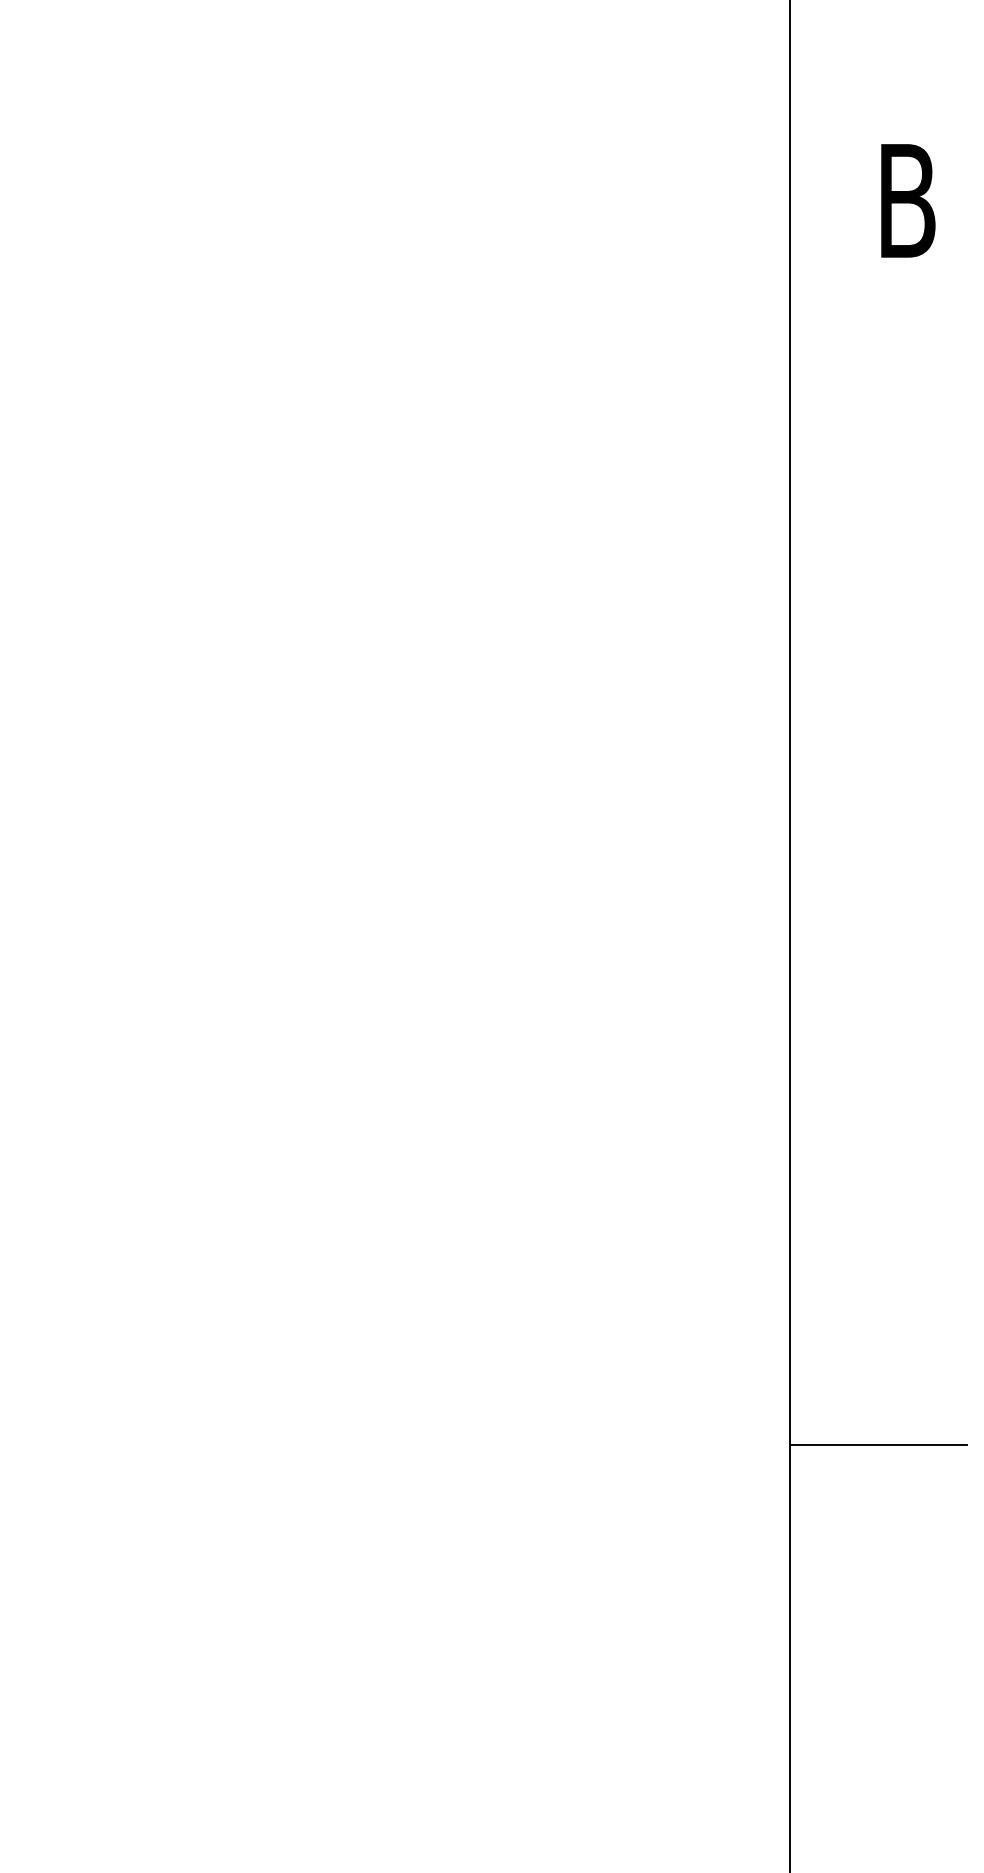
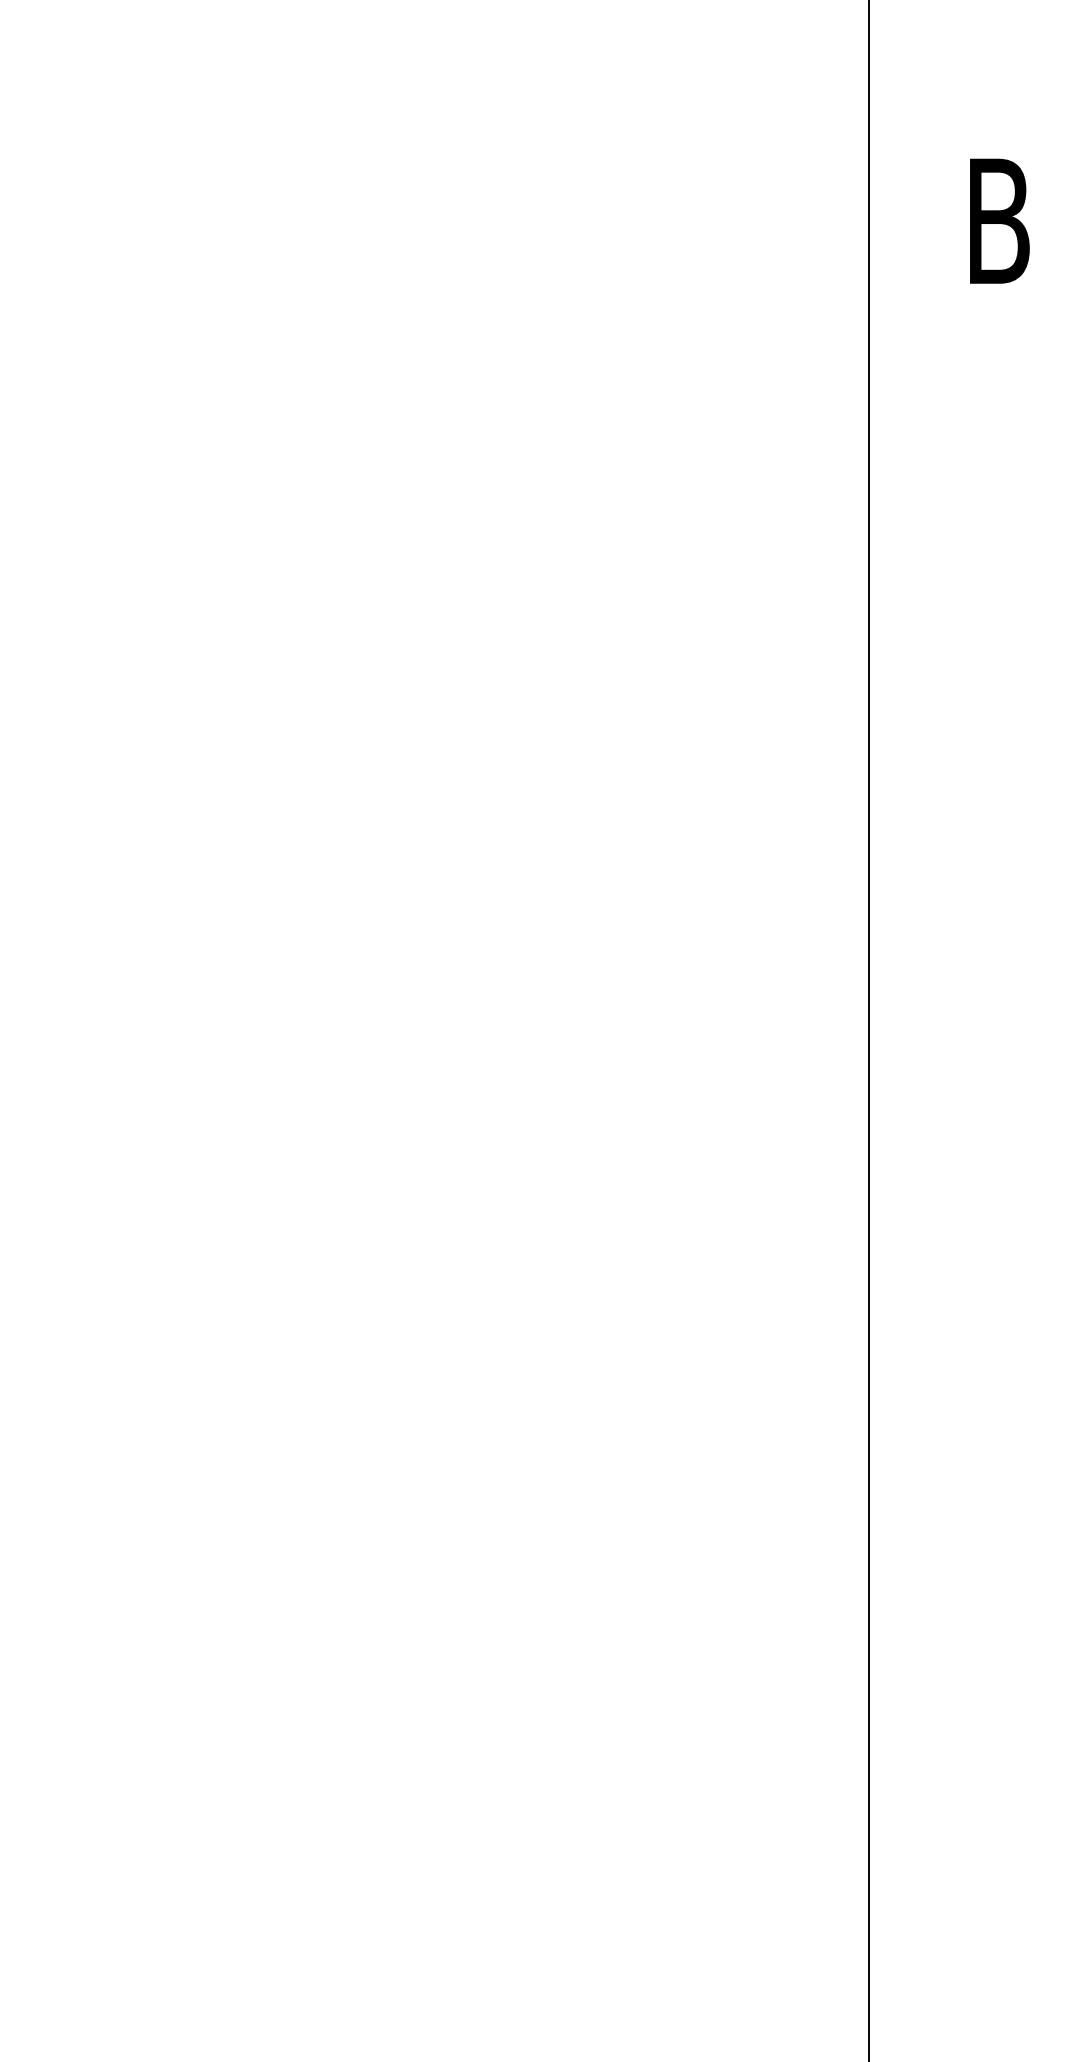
line: (878, 1444) -> (966, 1590), removed

